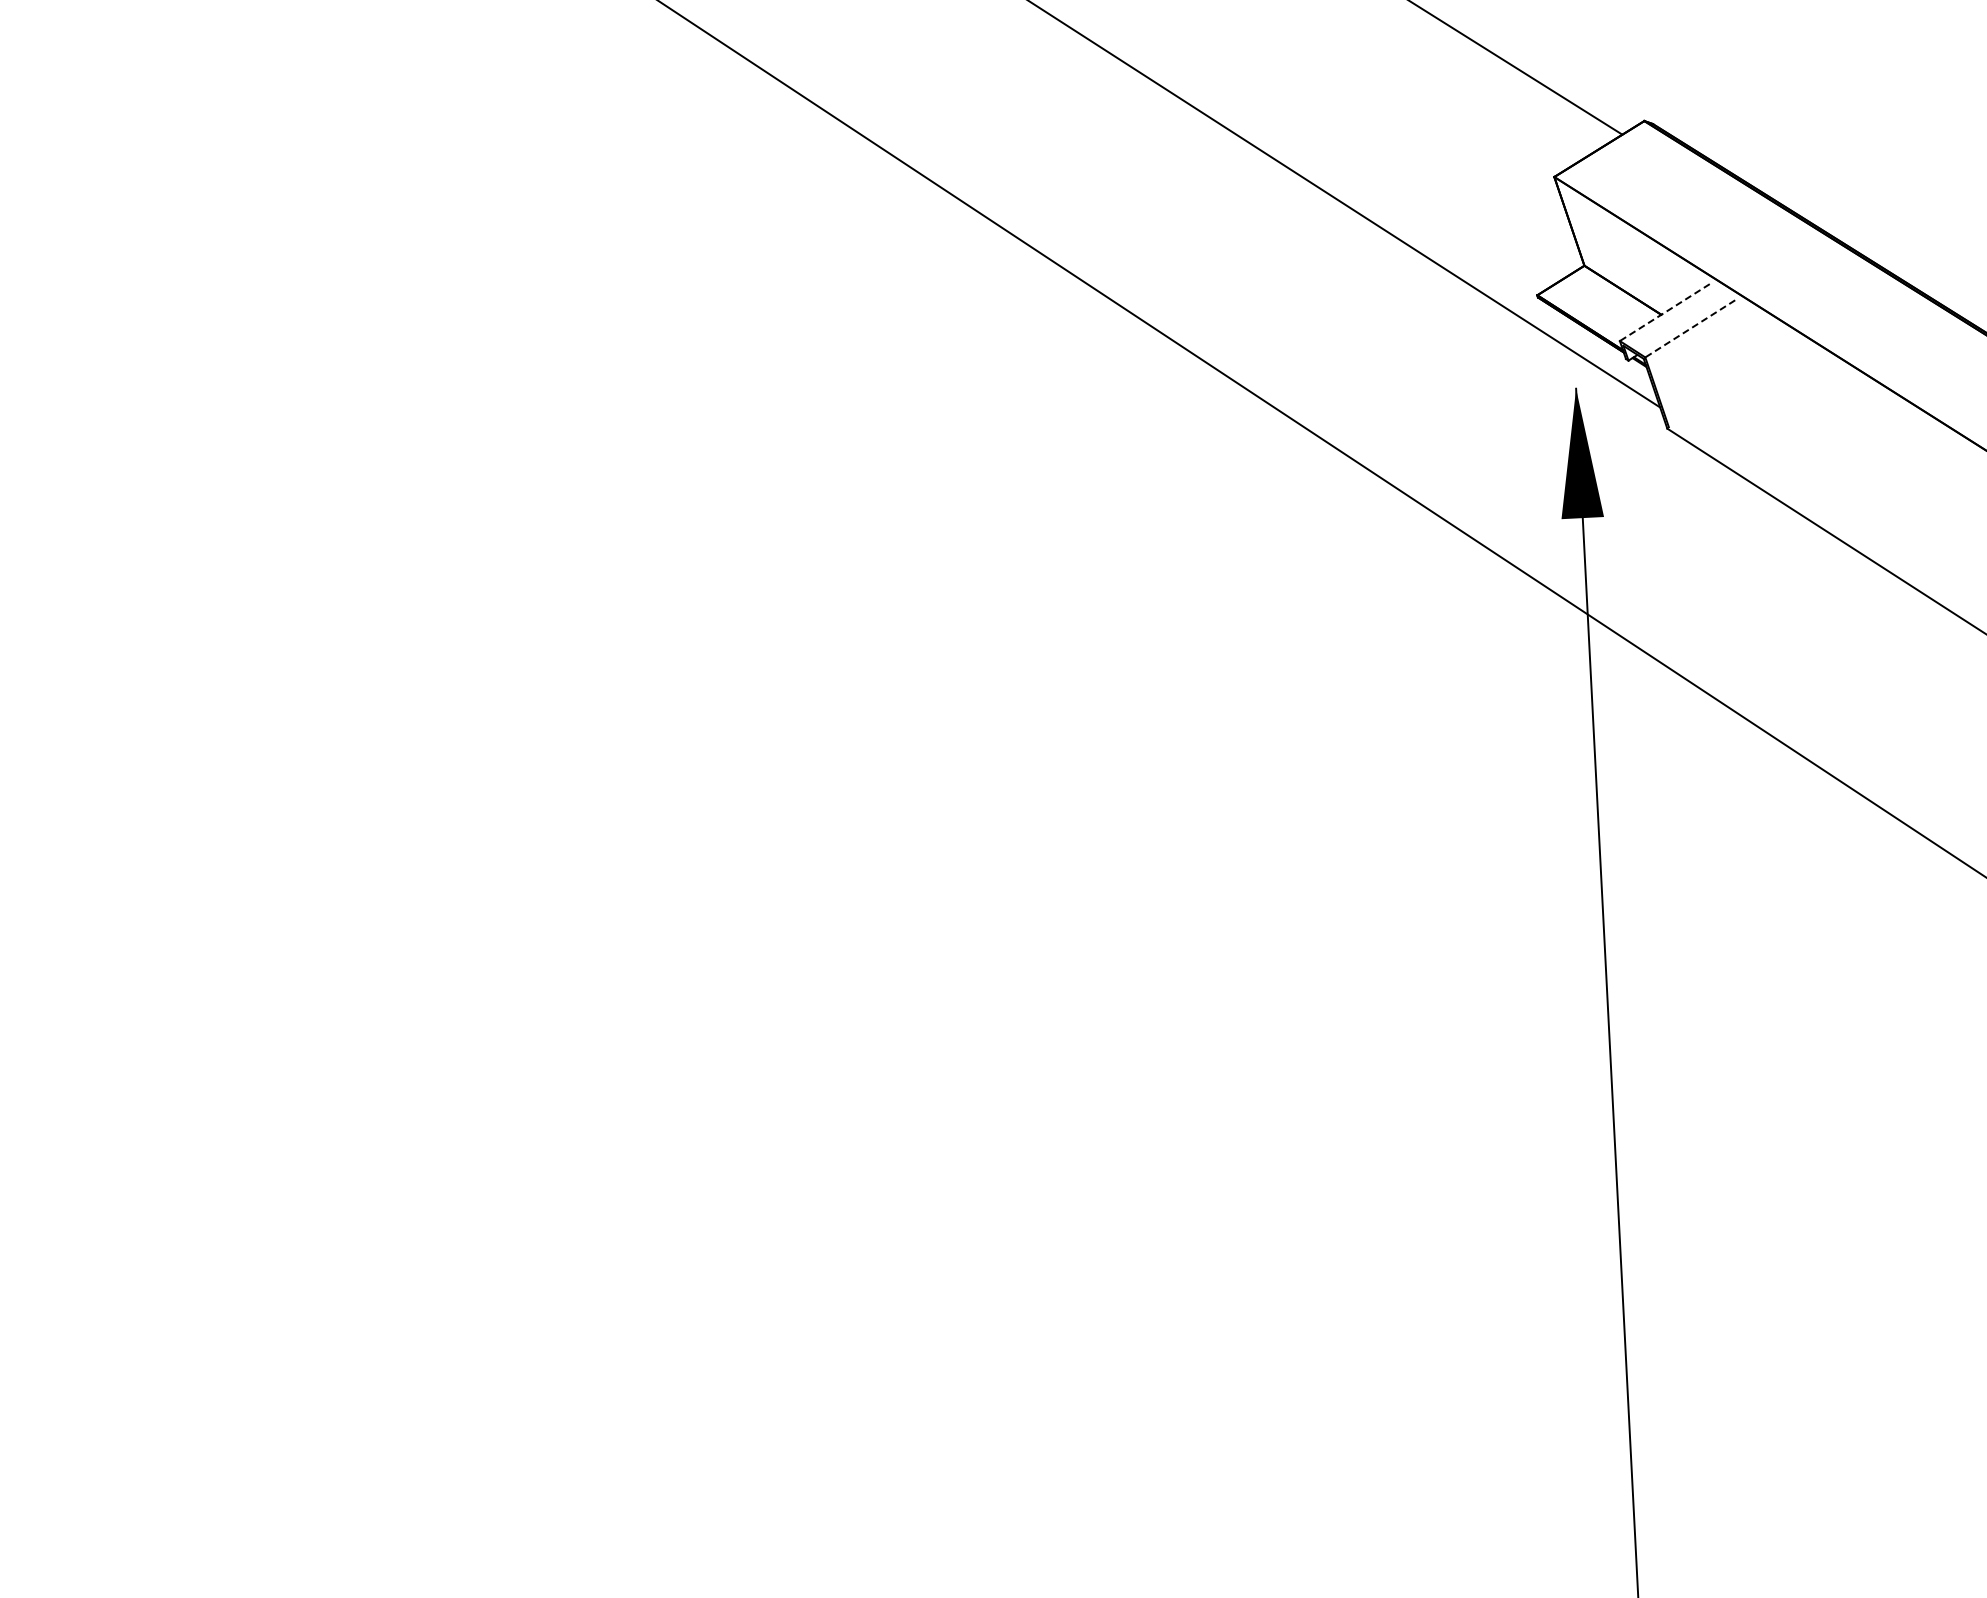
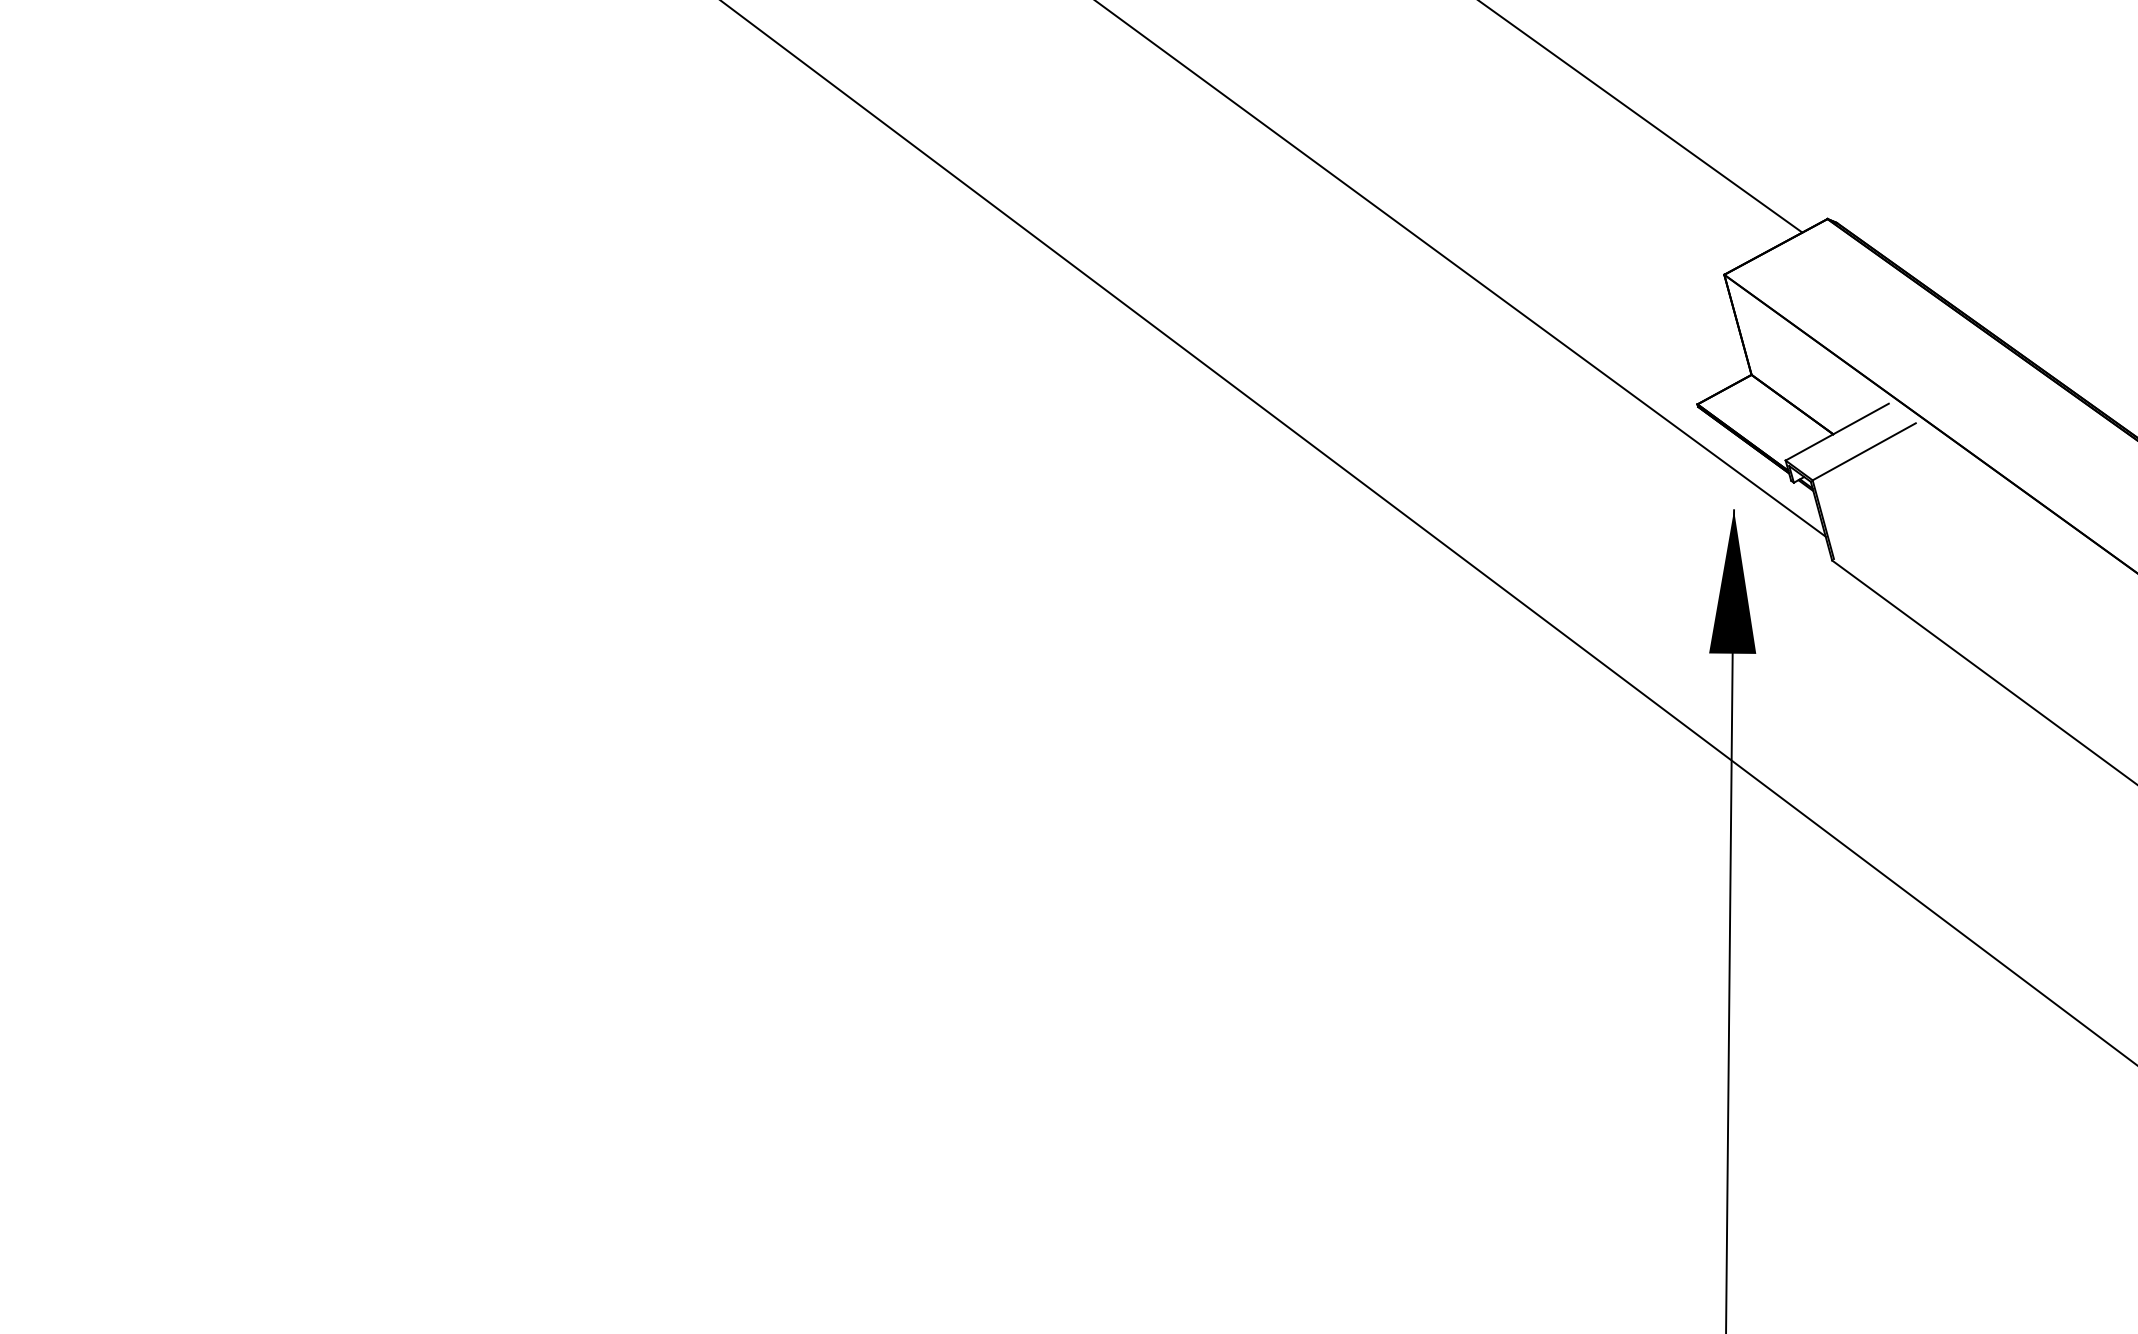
line: (1664, 312) -> (1836, 431), dashed -> solid
line: (1689, 329) -> (1863, 452), dashed -> solid

